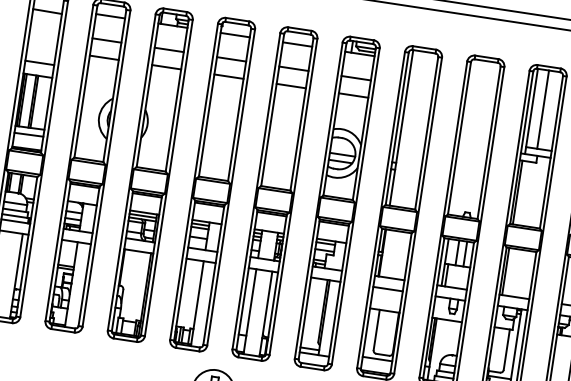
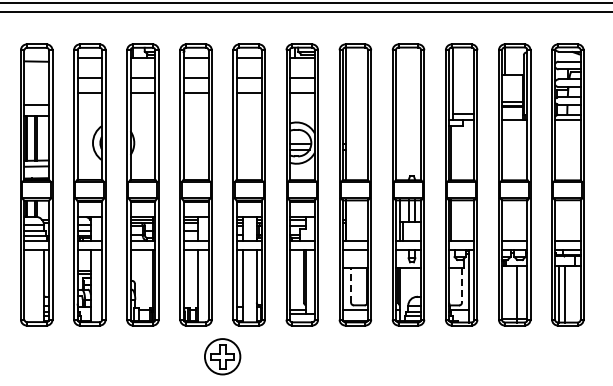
line: (542, 109) -> (461, 80), removed
line: (377, 328) -> (351, 284), solid -> dashed
line: (506, 349) -> (461, 285), solid -> dashed

